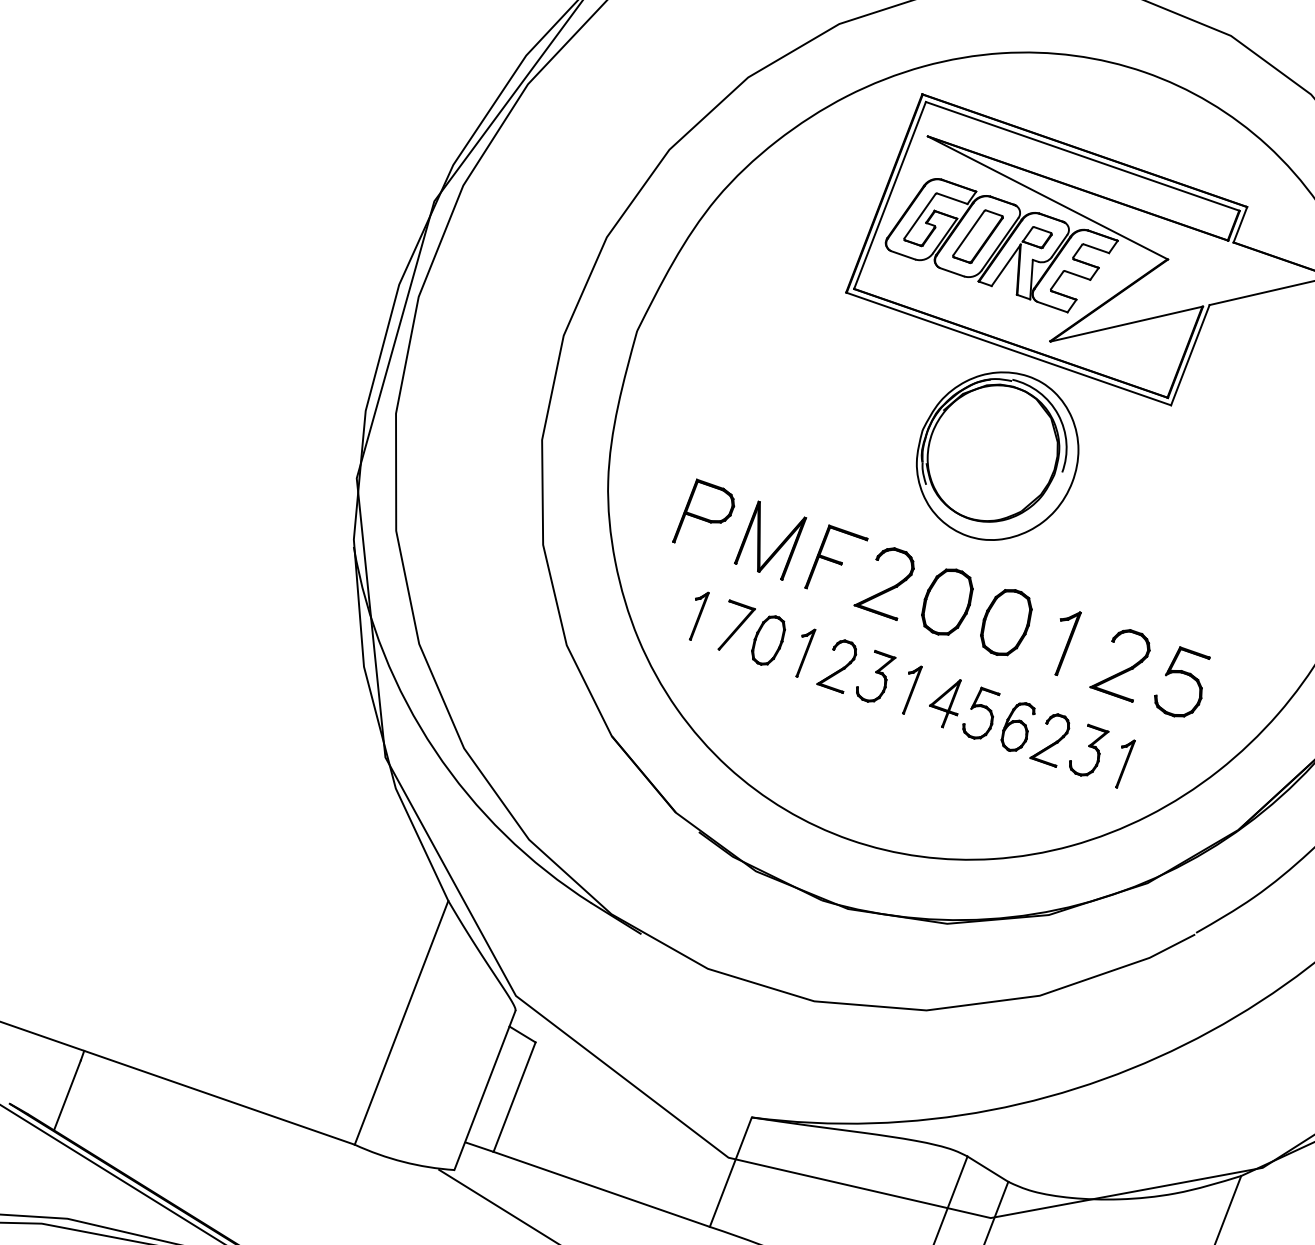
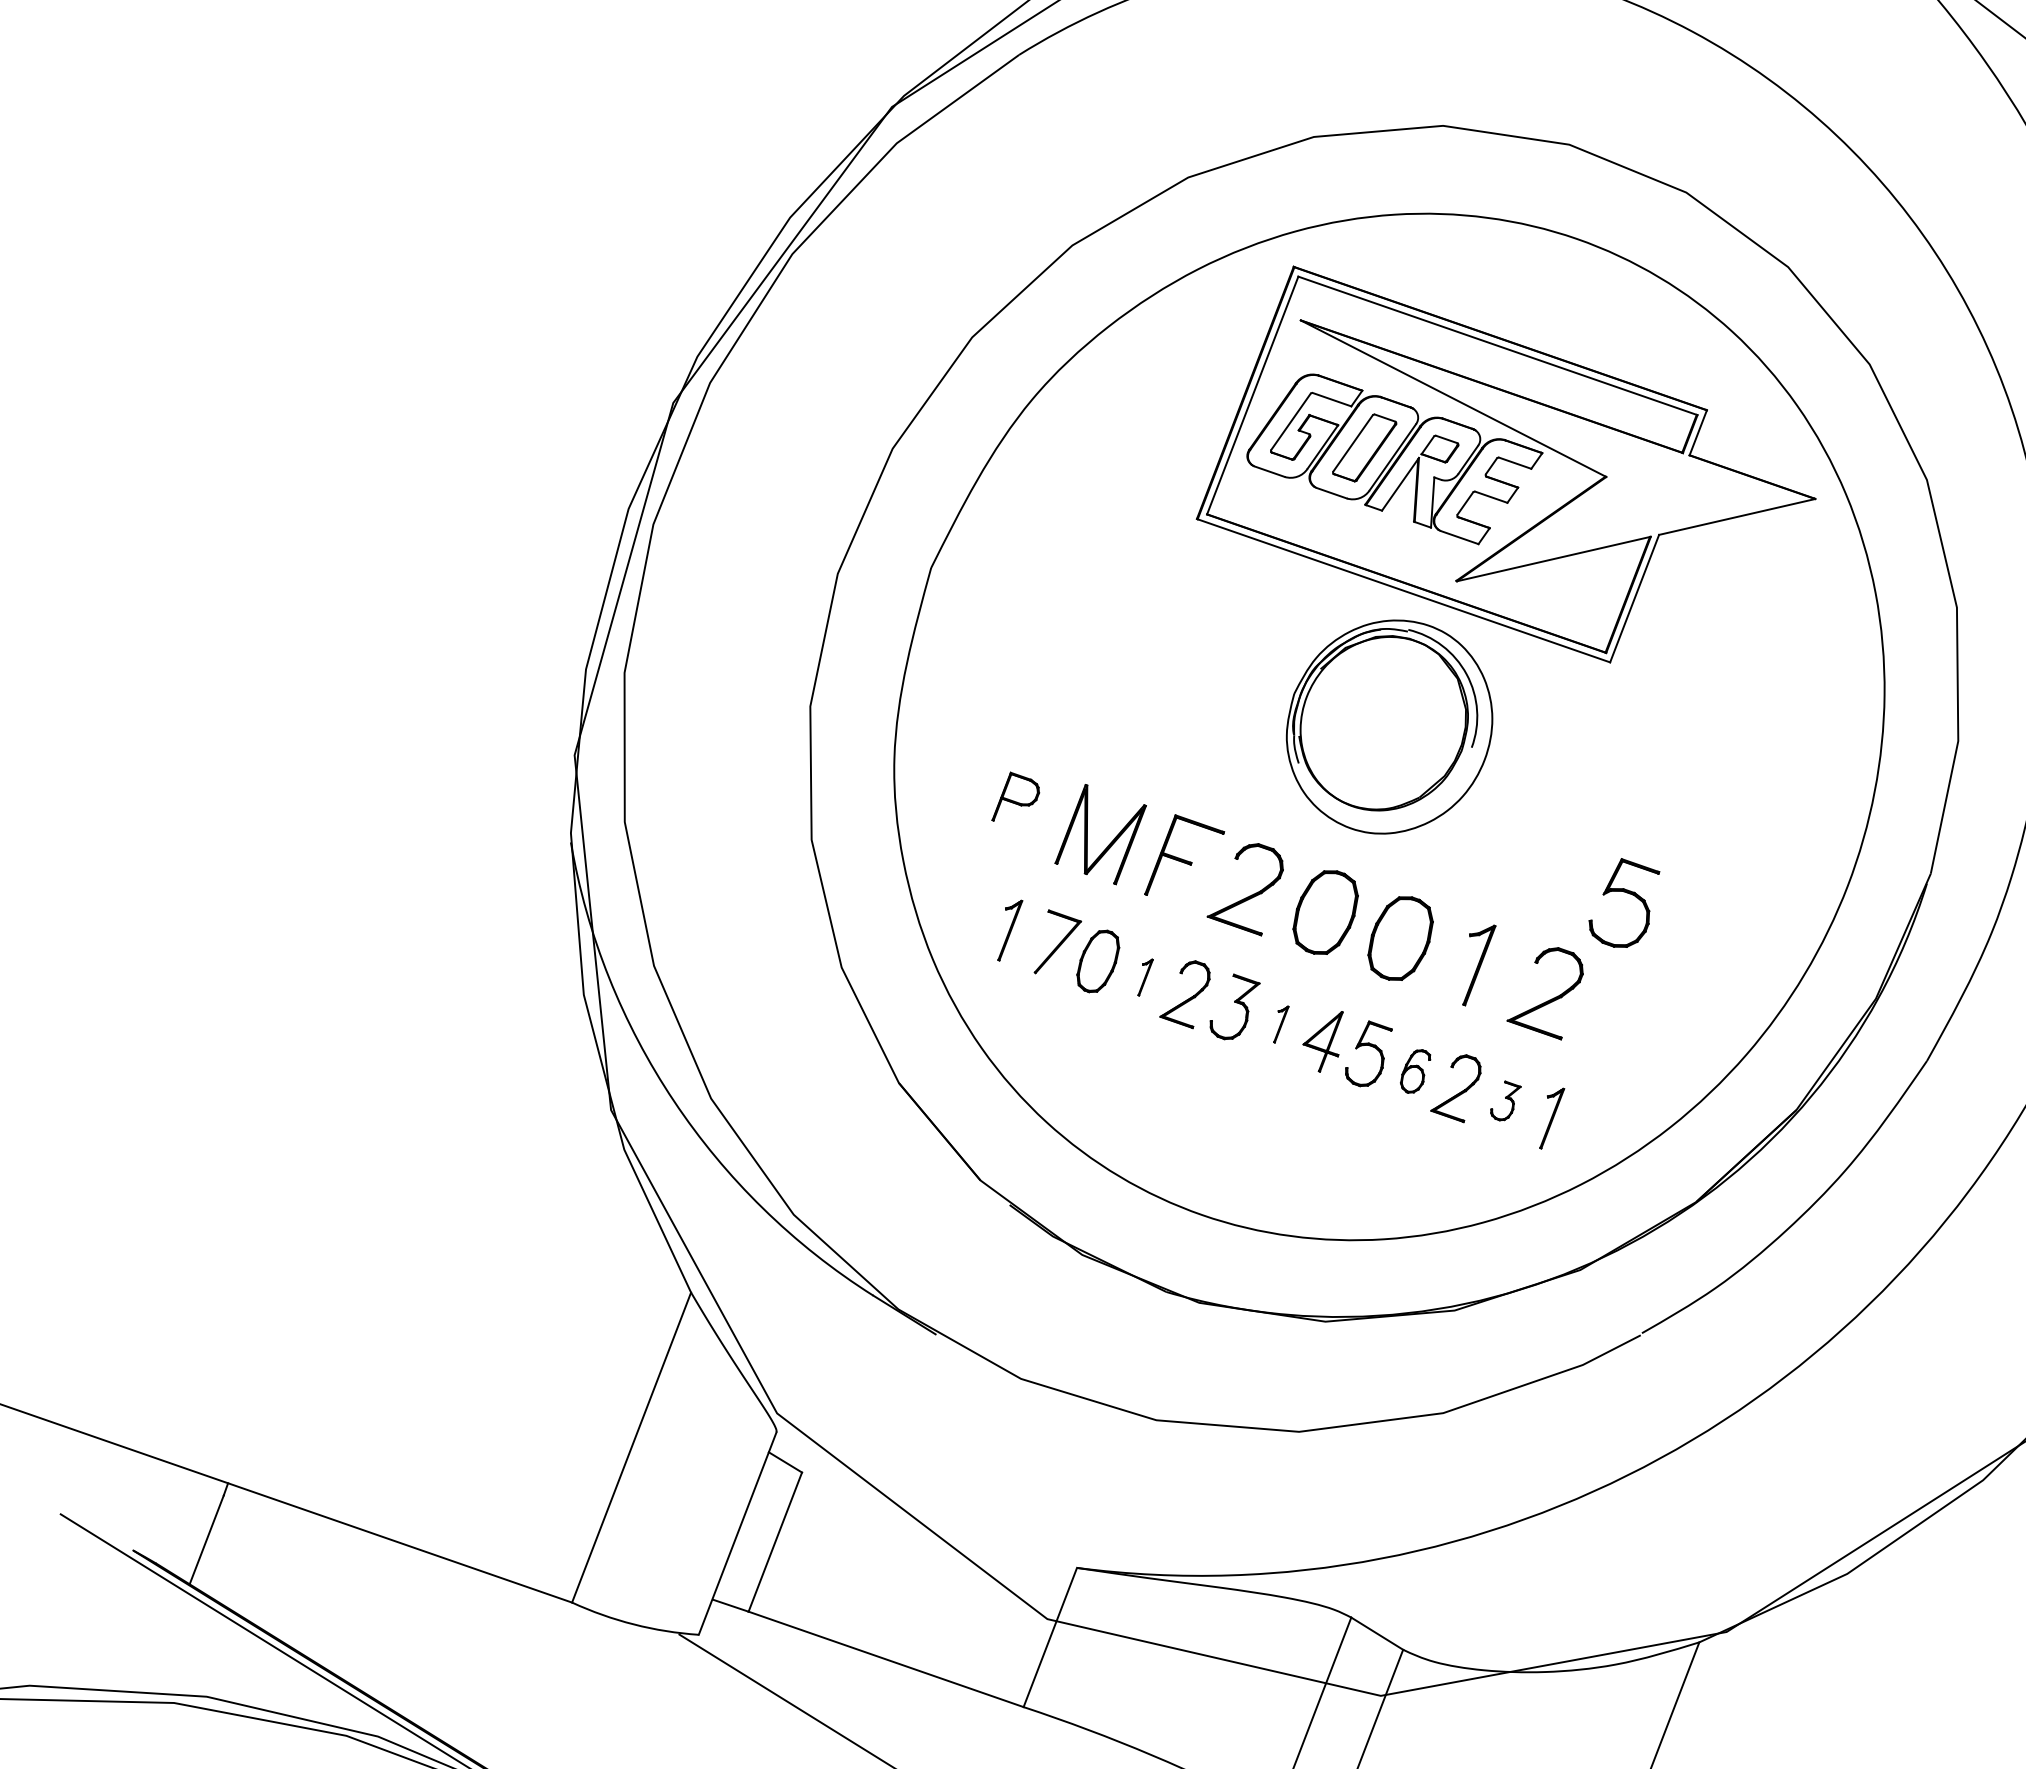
part: (703, 510) -> (1015, 796), size x0.6
part: (805, 653) -> (1145, 977), size x0.6
part: (1183, 674) -> (1626, 893), moved
part: (912, 690) -> (1281, 1024), size x0.6
part: (1018, 727) -> (1415, 1071), size x0.7
part: (1088, 749) -> (1505, 1100), size x0.6

